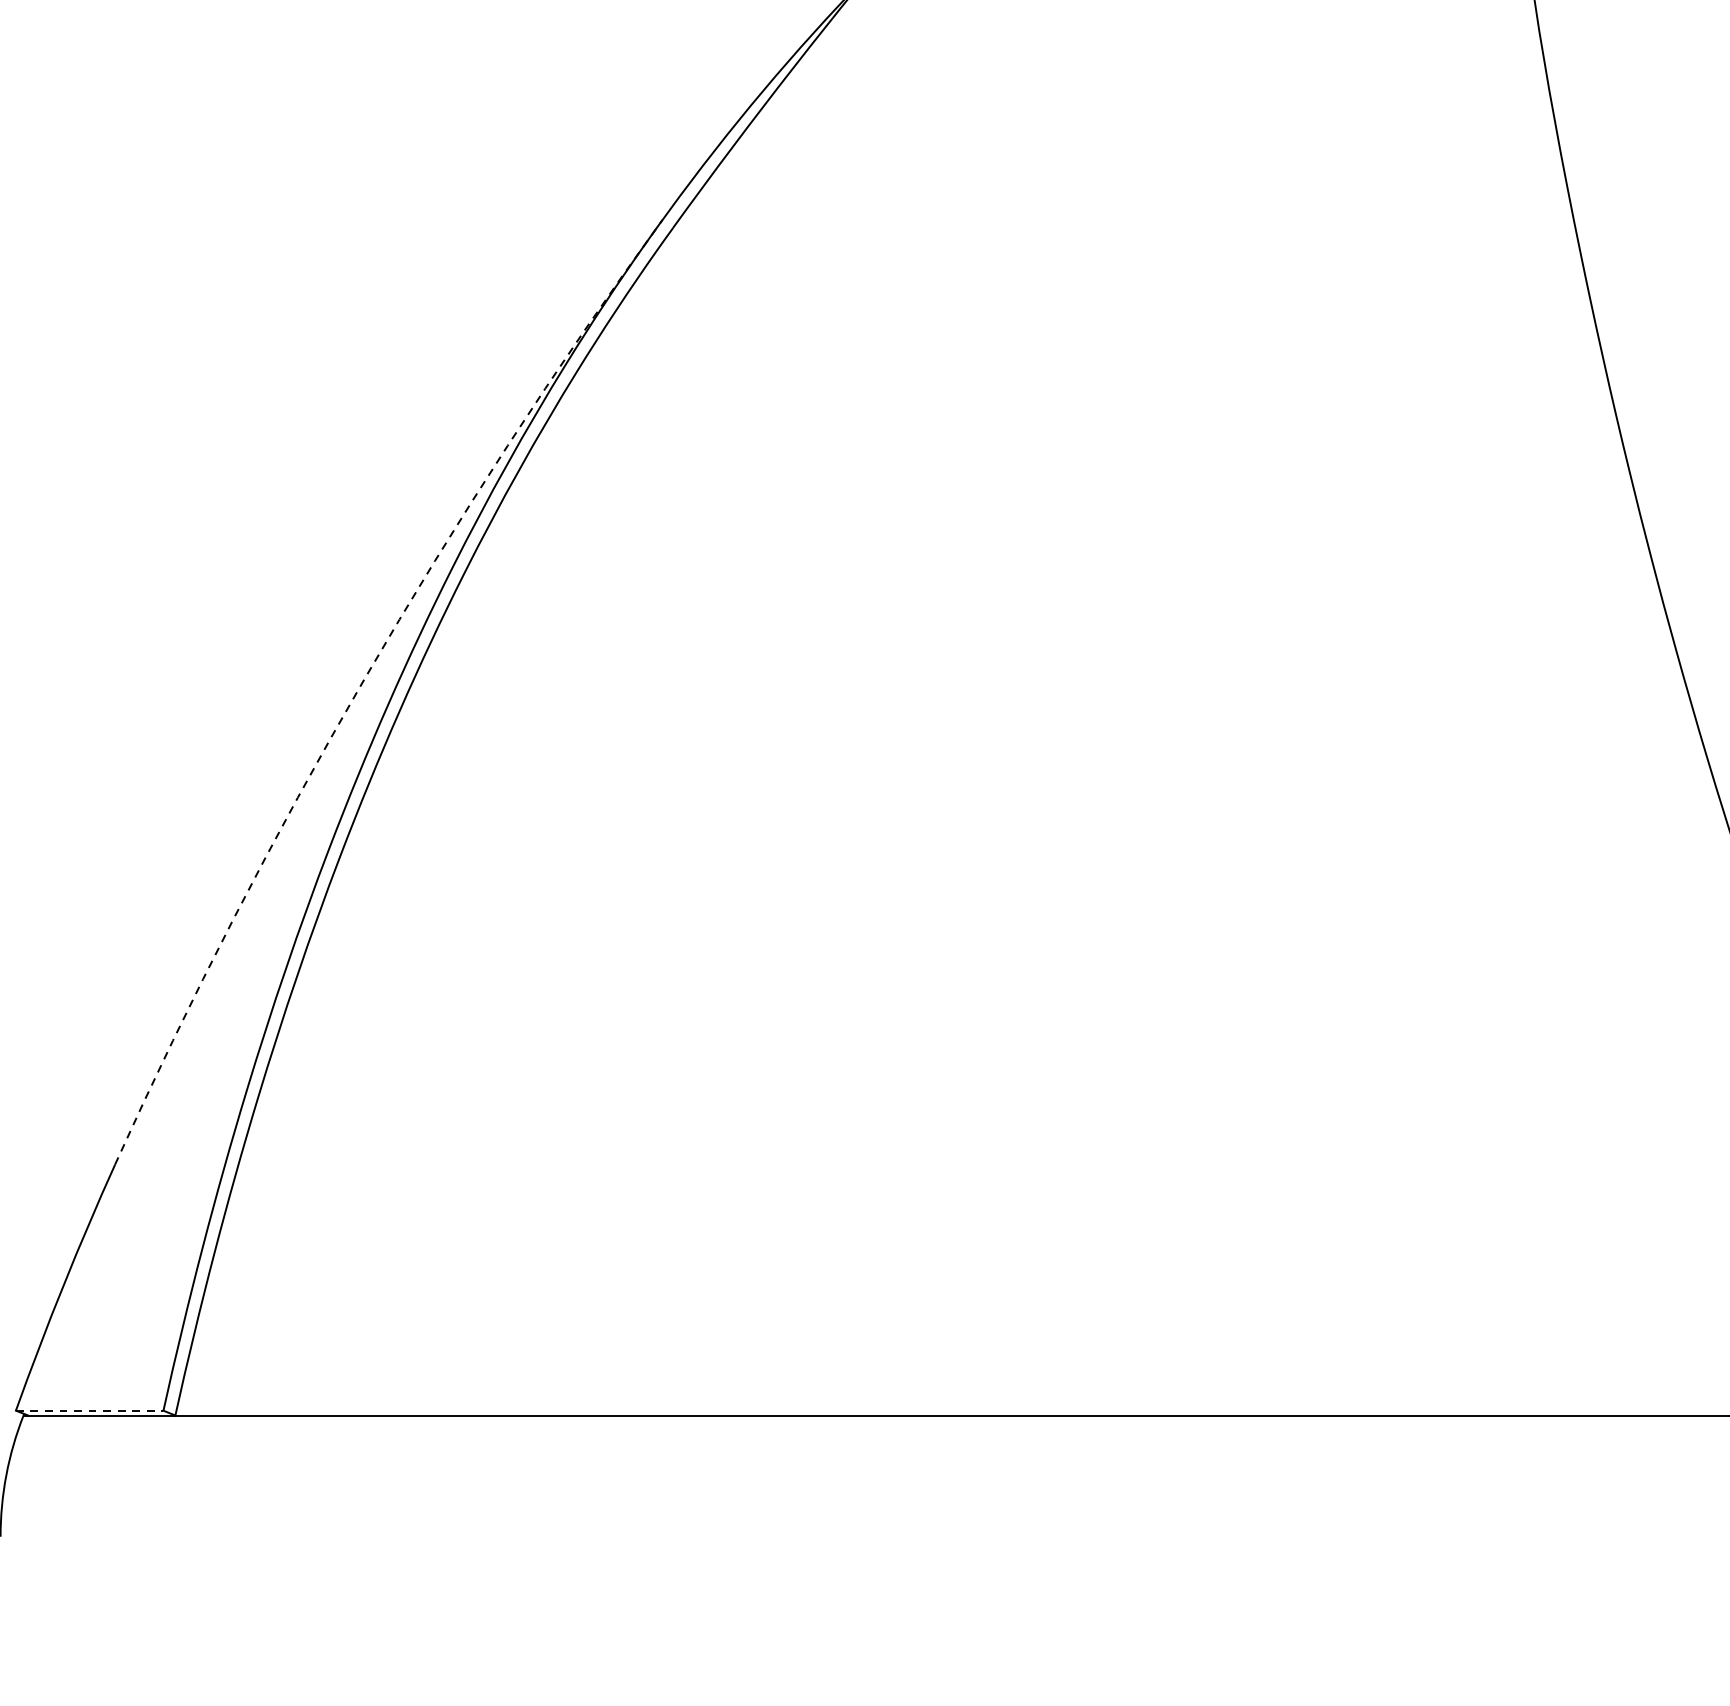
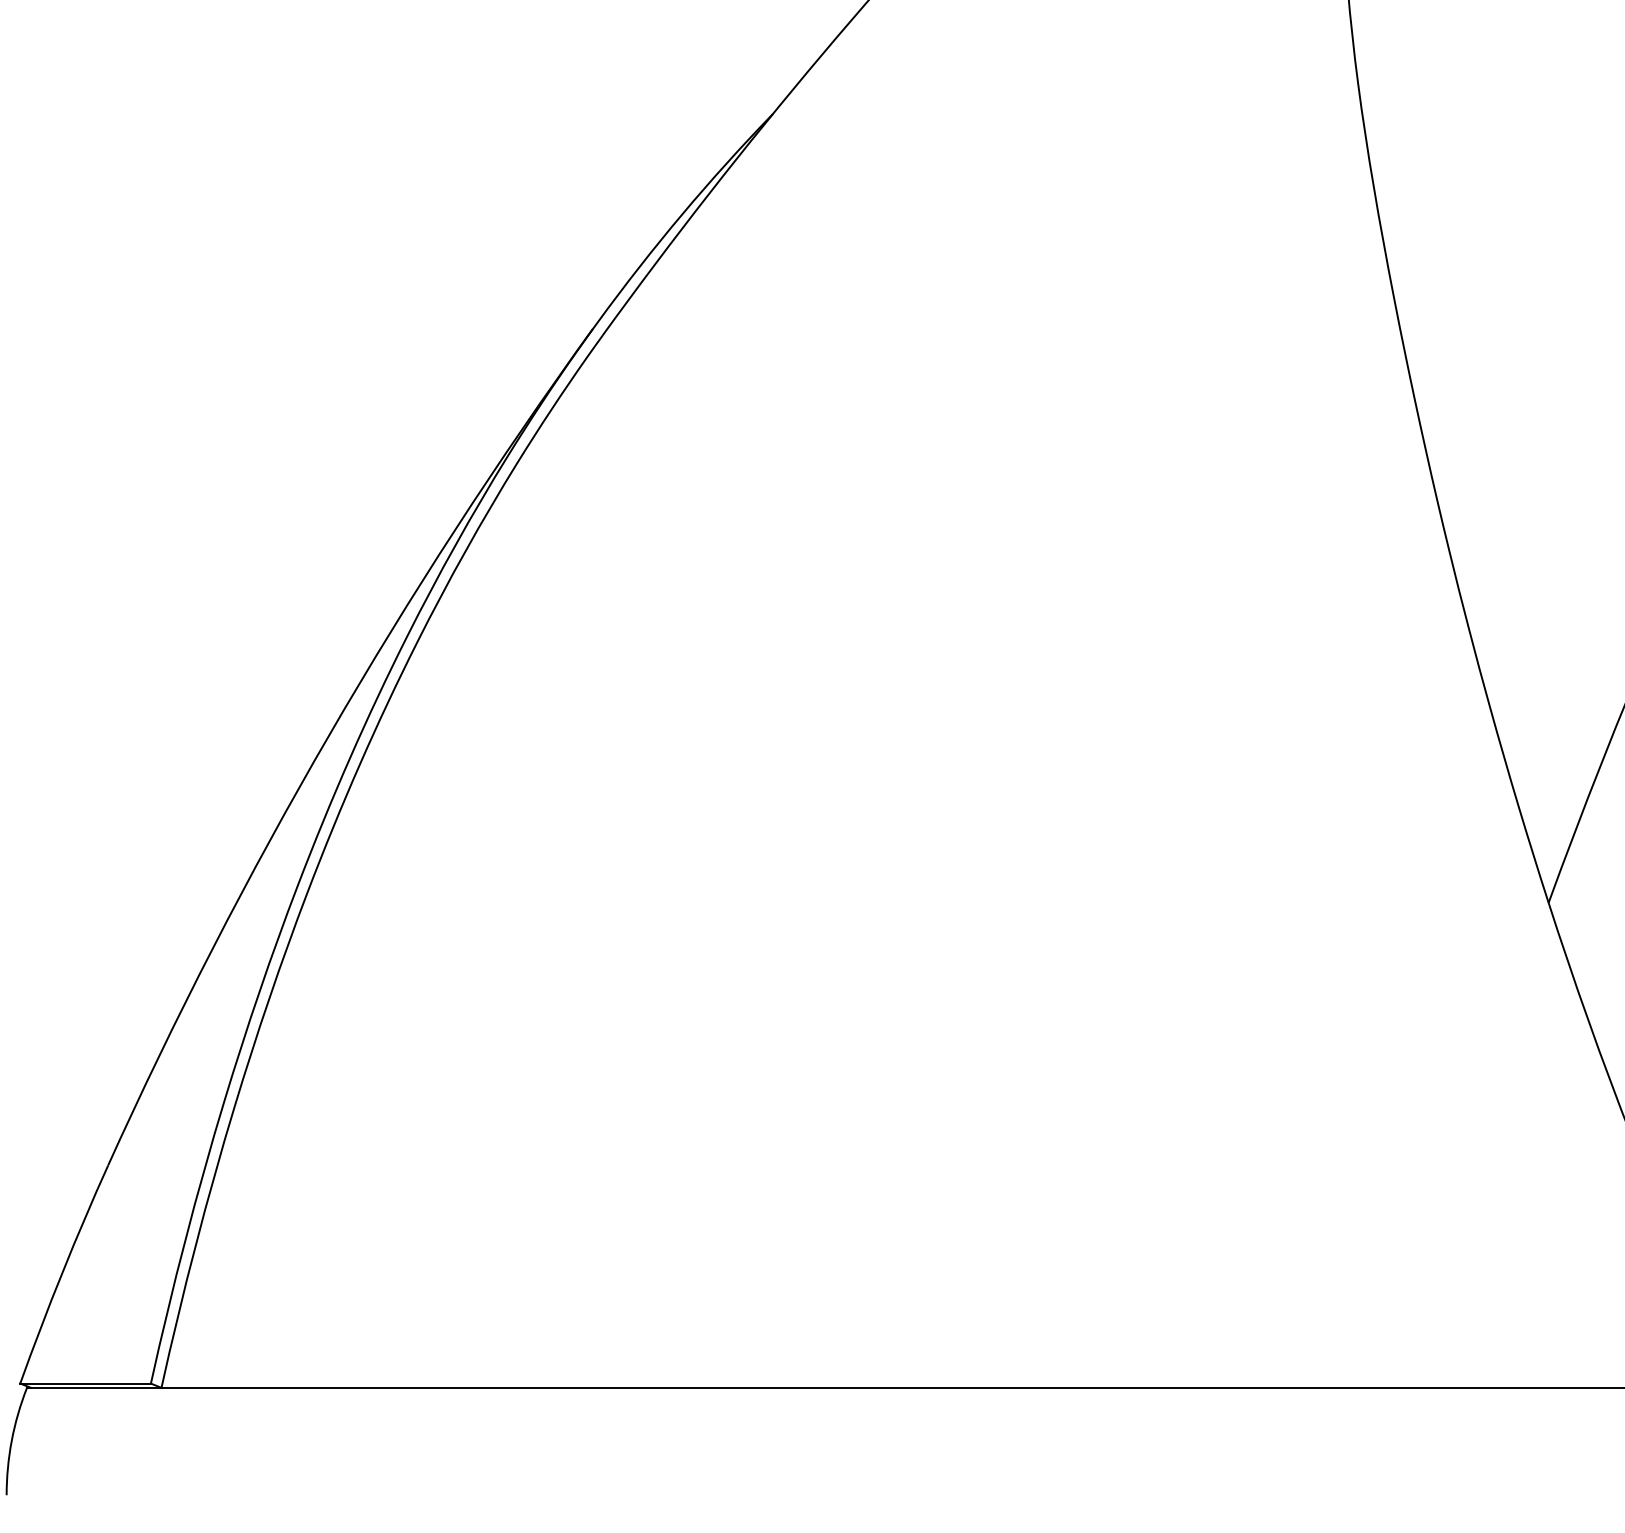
arc: (365, 679) -> (329, 735), dashed -> solid
line: (90, 1410) -> (86, 1383), dashed -> solid

